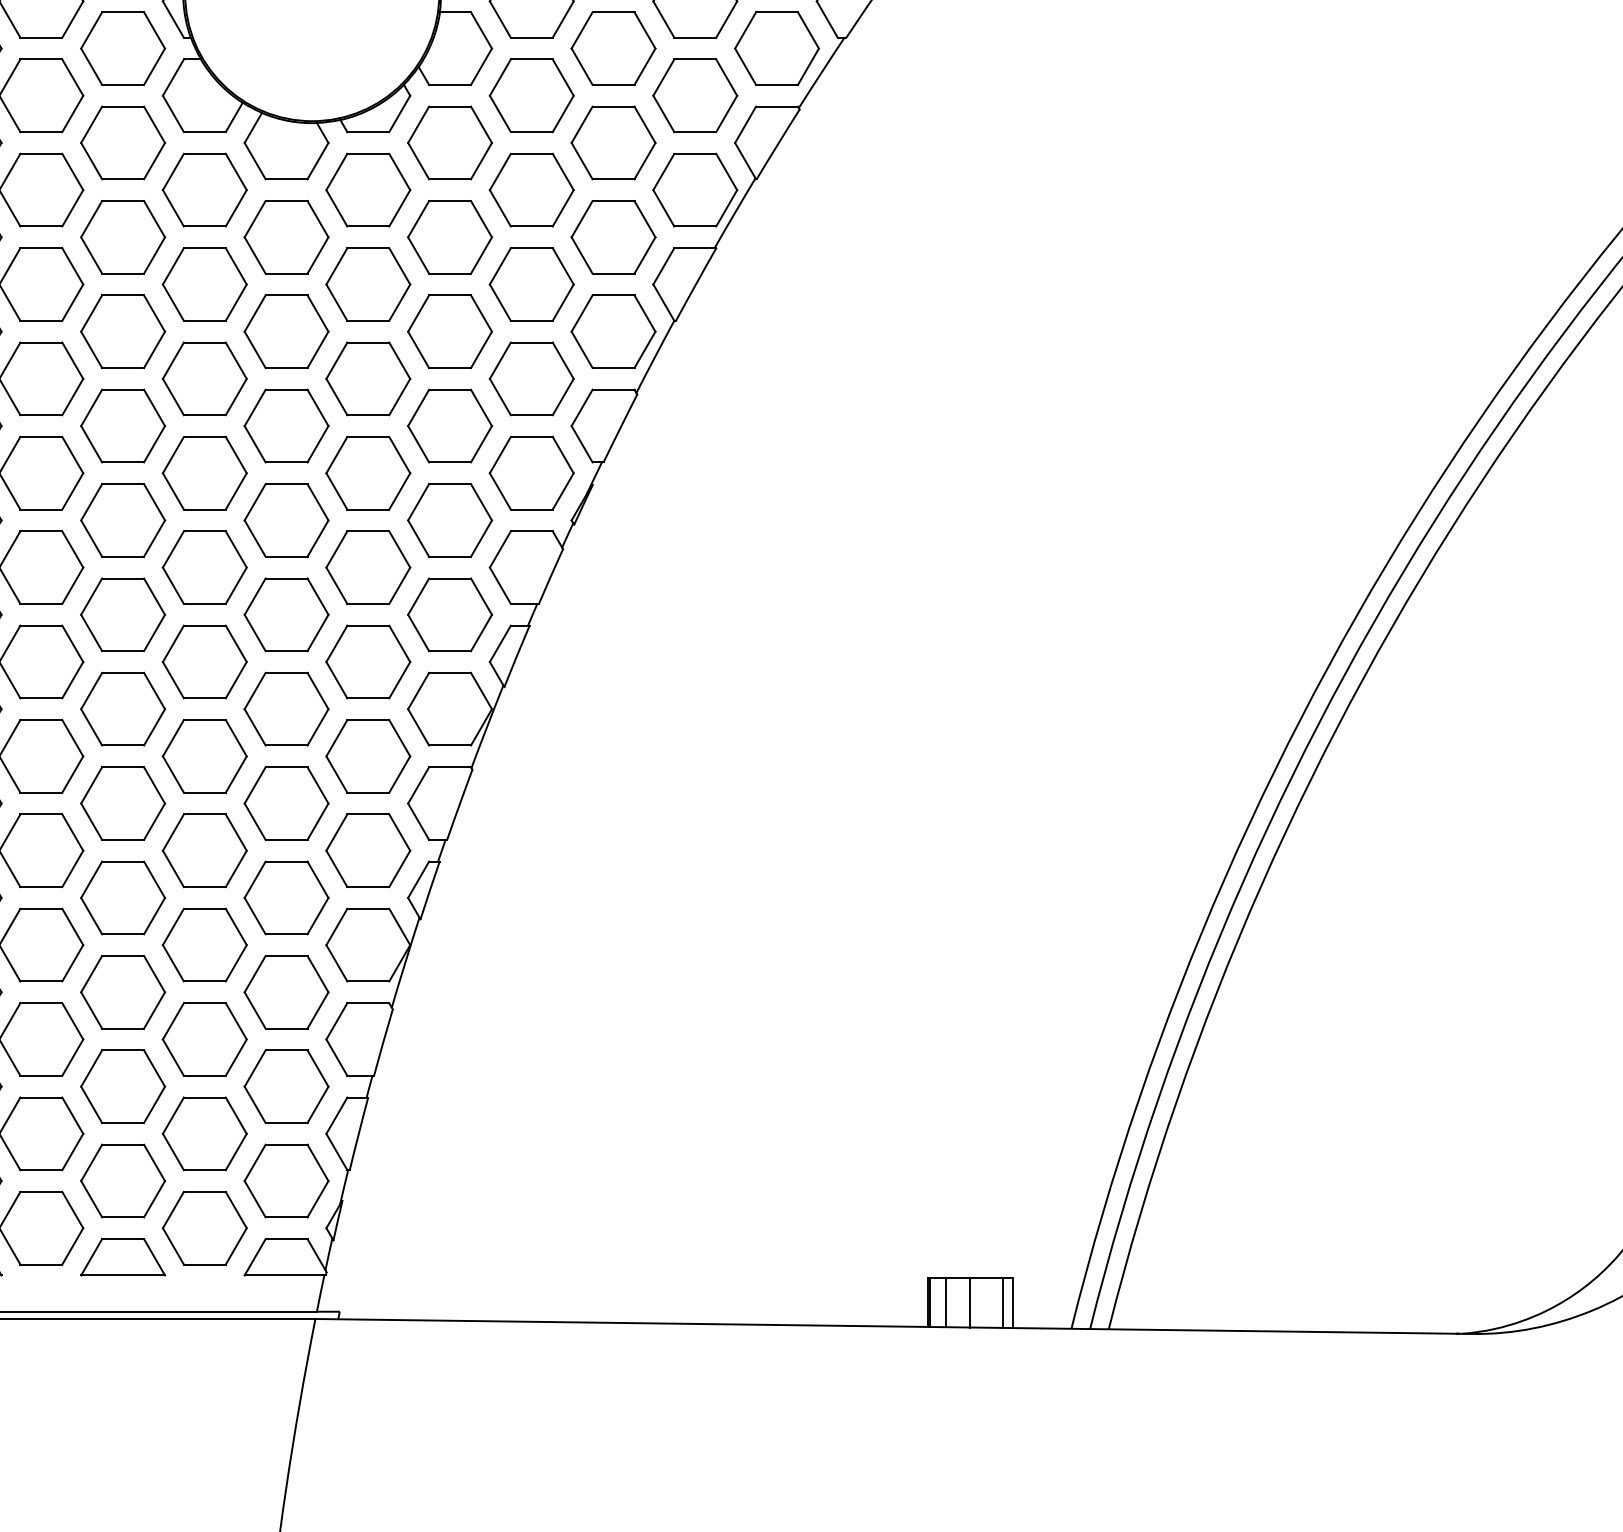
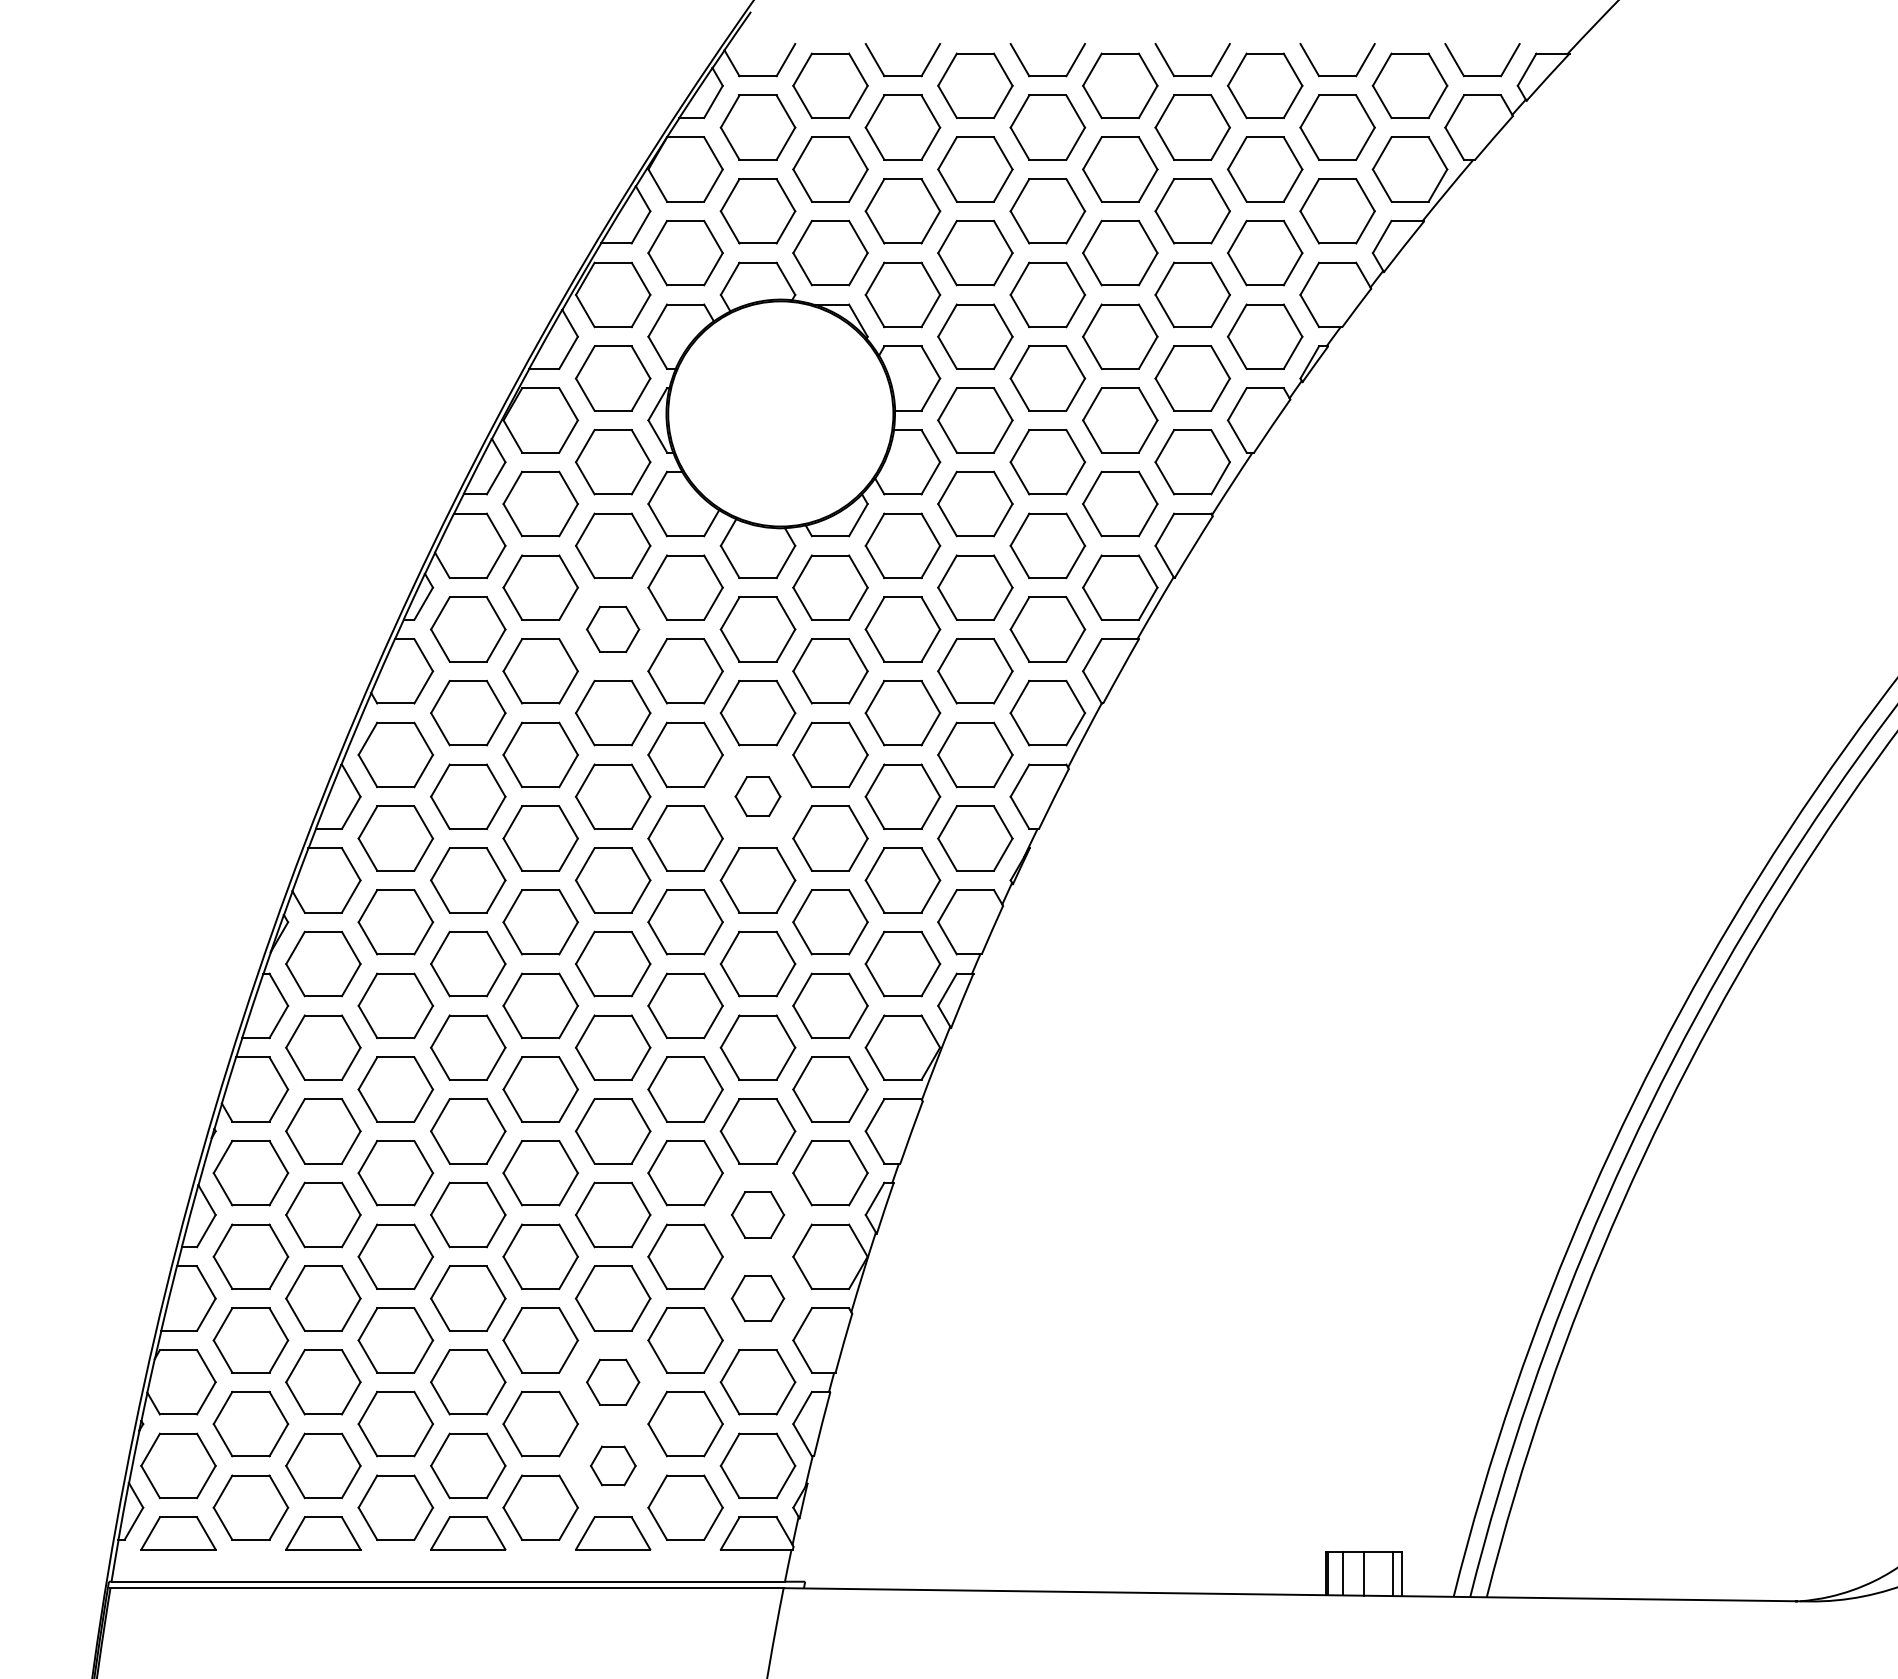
part: (122, 237) -> (612, 629), size x0.7
part: (285, 425) -> (757, 796), size x0.6
part: (285, 897) -> (757, 1214), size x0.7
part: (285, 992) -> (757, 1298), size x0.7
part: (122, 1086) -> (612, 1382), size x0.7
part: (123, 1180) -> (613, 1465), size x0.6

